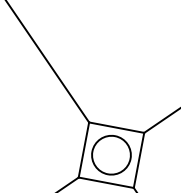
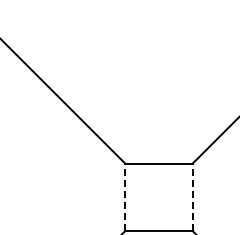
line: (84, 150) -> (125, 197), solid -> dashed
circle: (111, 155) -> (158, 197), removed
line: (138, 160) -> (192, 197), solid -> dashed

